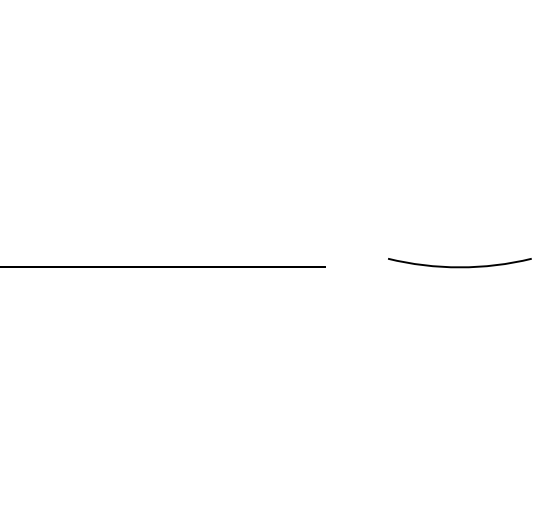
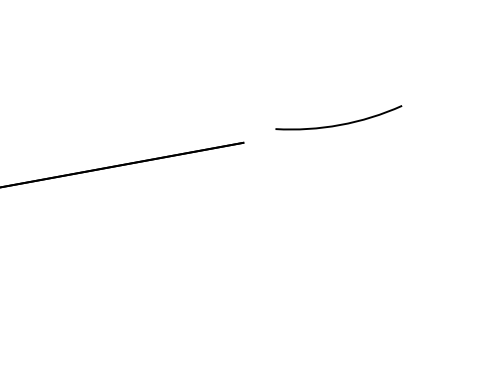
arc: (459, 266) -> (339, 124), moved

